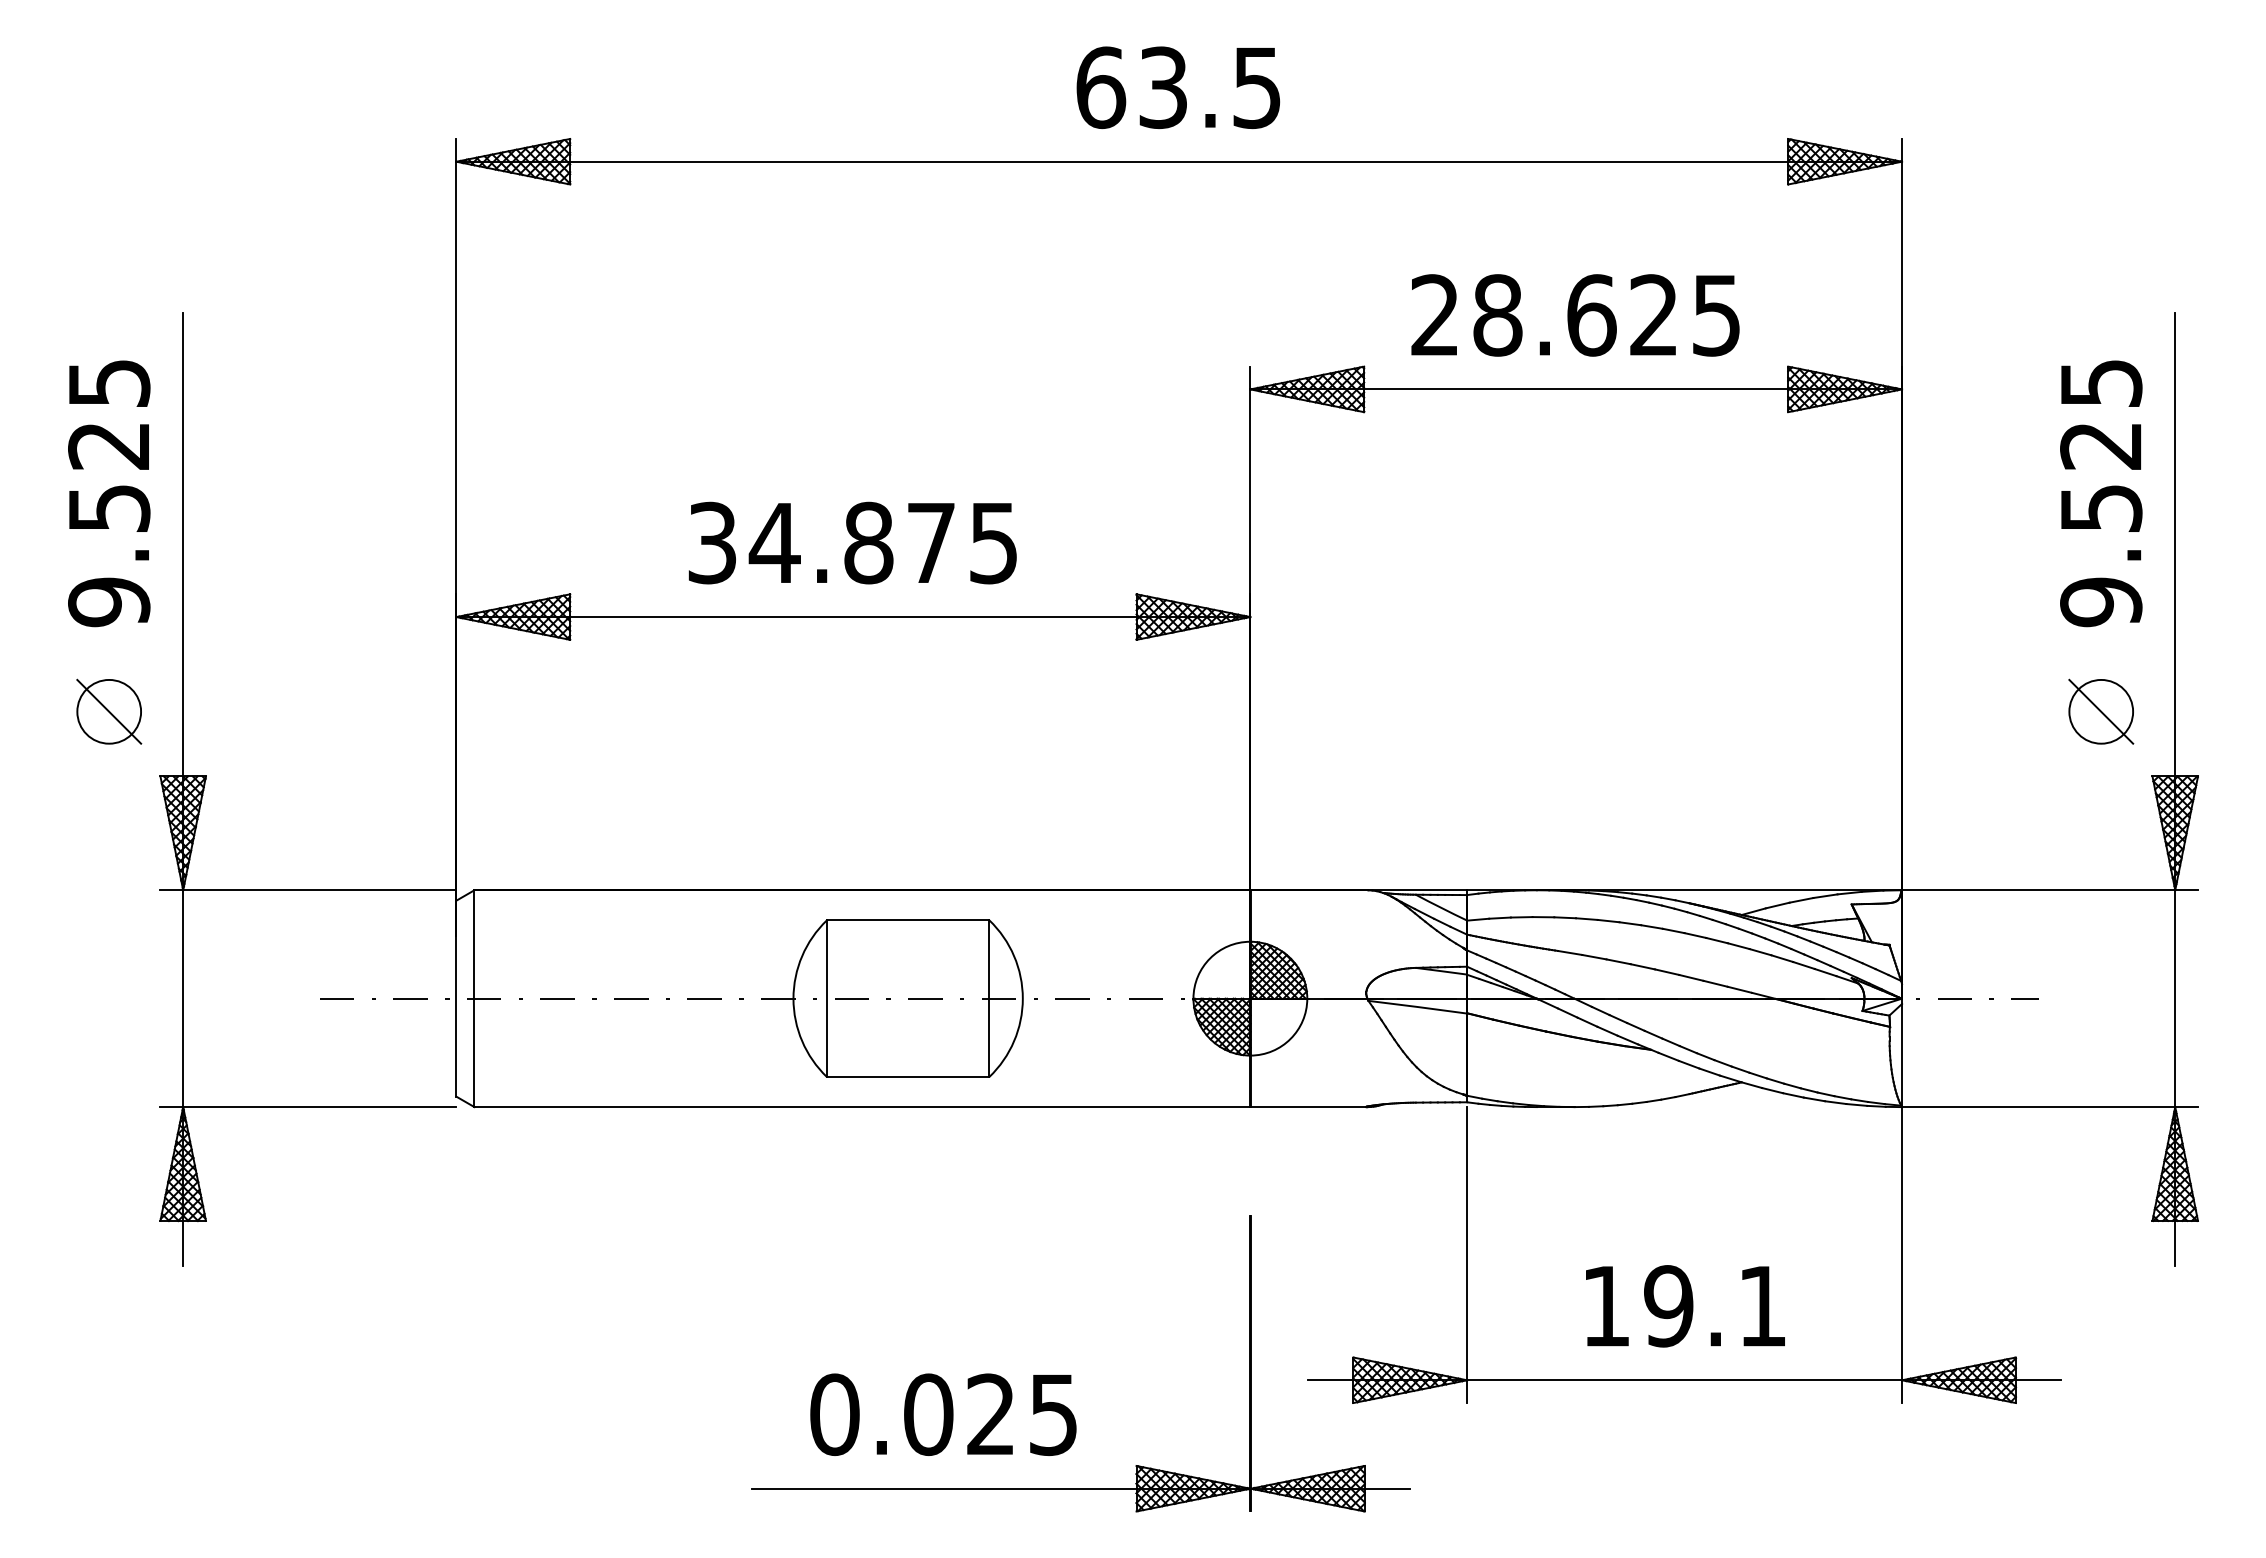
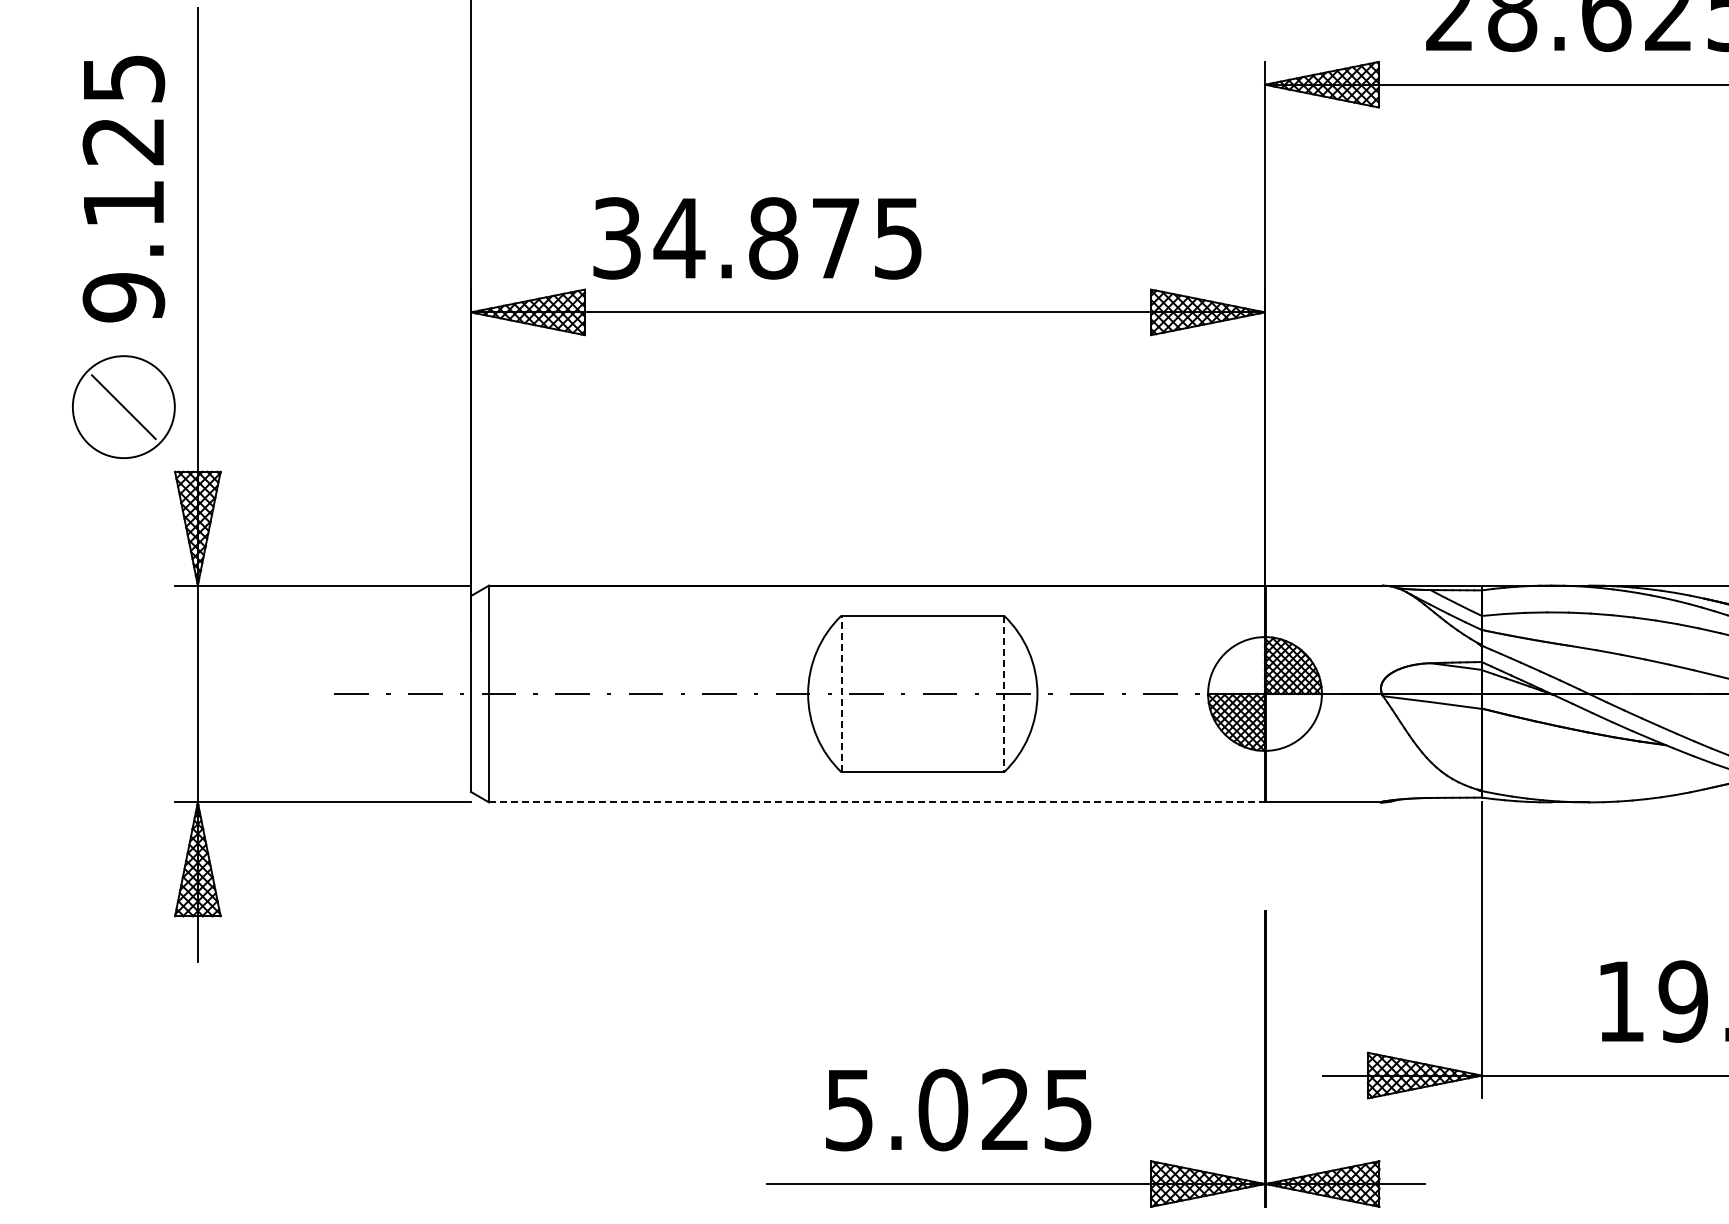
text: (109, 508) -> (124, 203), 9.525 -> 9.125
text: (852, 542) -> (757, 237), moved
circle: (109, 711) -> (124, 406), size x1.6
line: (826, 998) -> (841, 693), solid -> dashed
line: (989, 999) -> (1004, 694), solid -> dashed
line: (862, 1107) -> (877, 802), solid -> dashed
text: (834, 1414) -> (849, 1109), 0.025 -> 5.025

